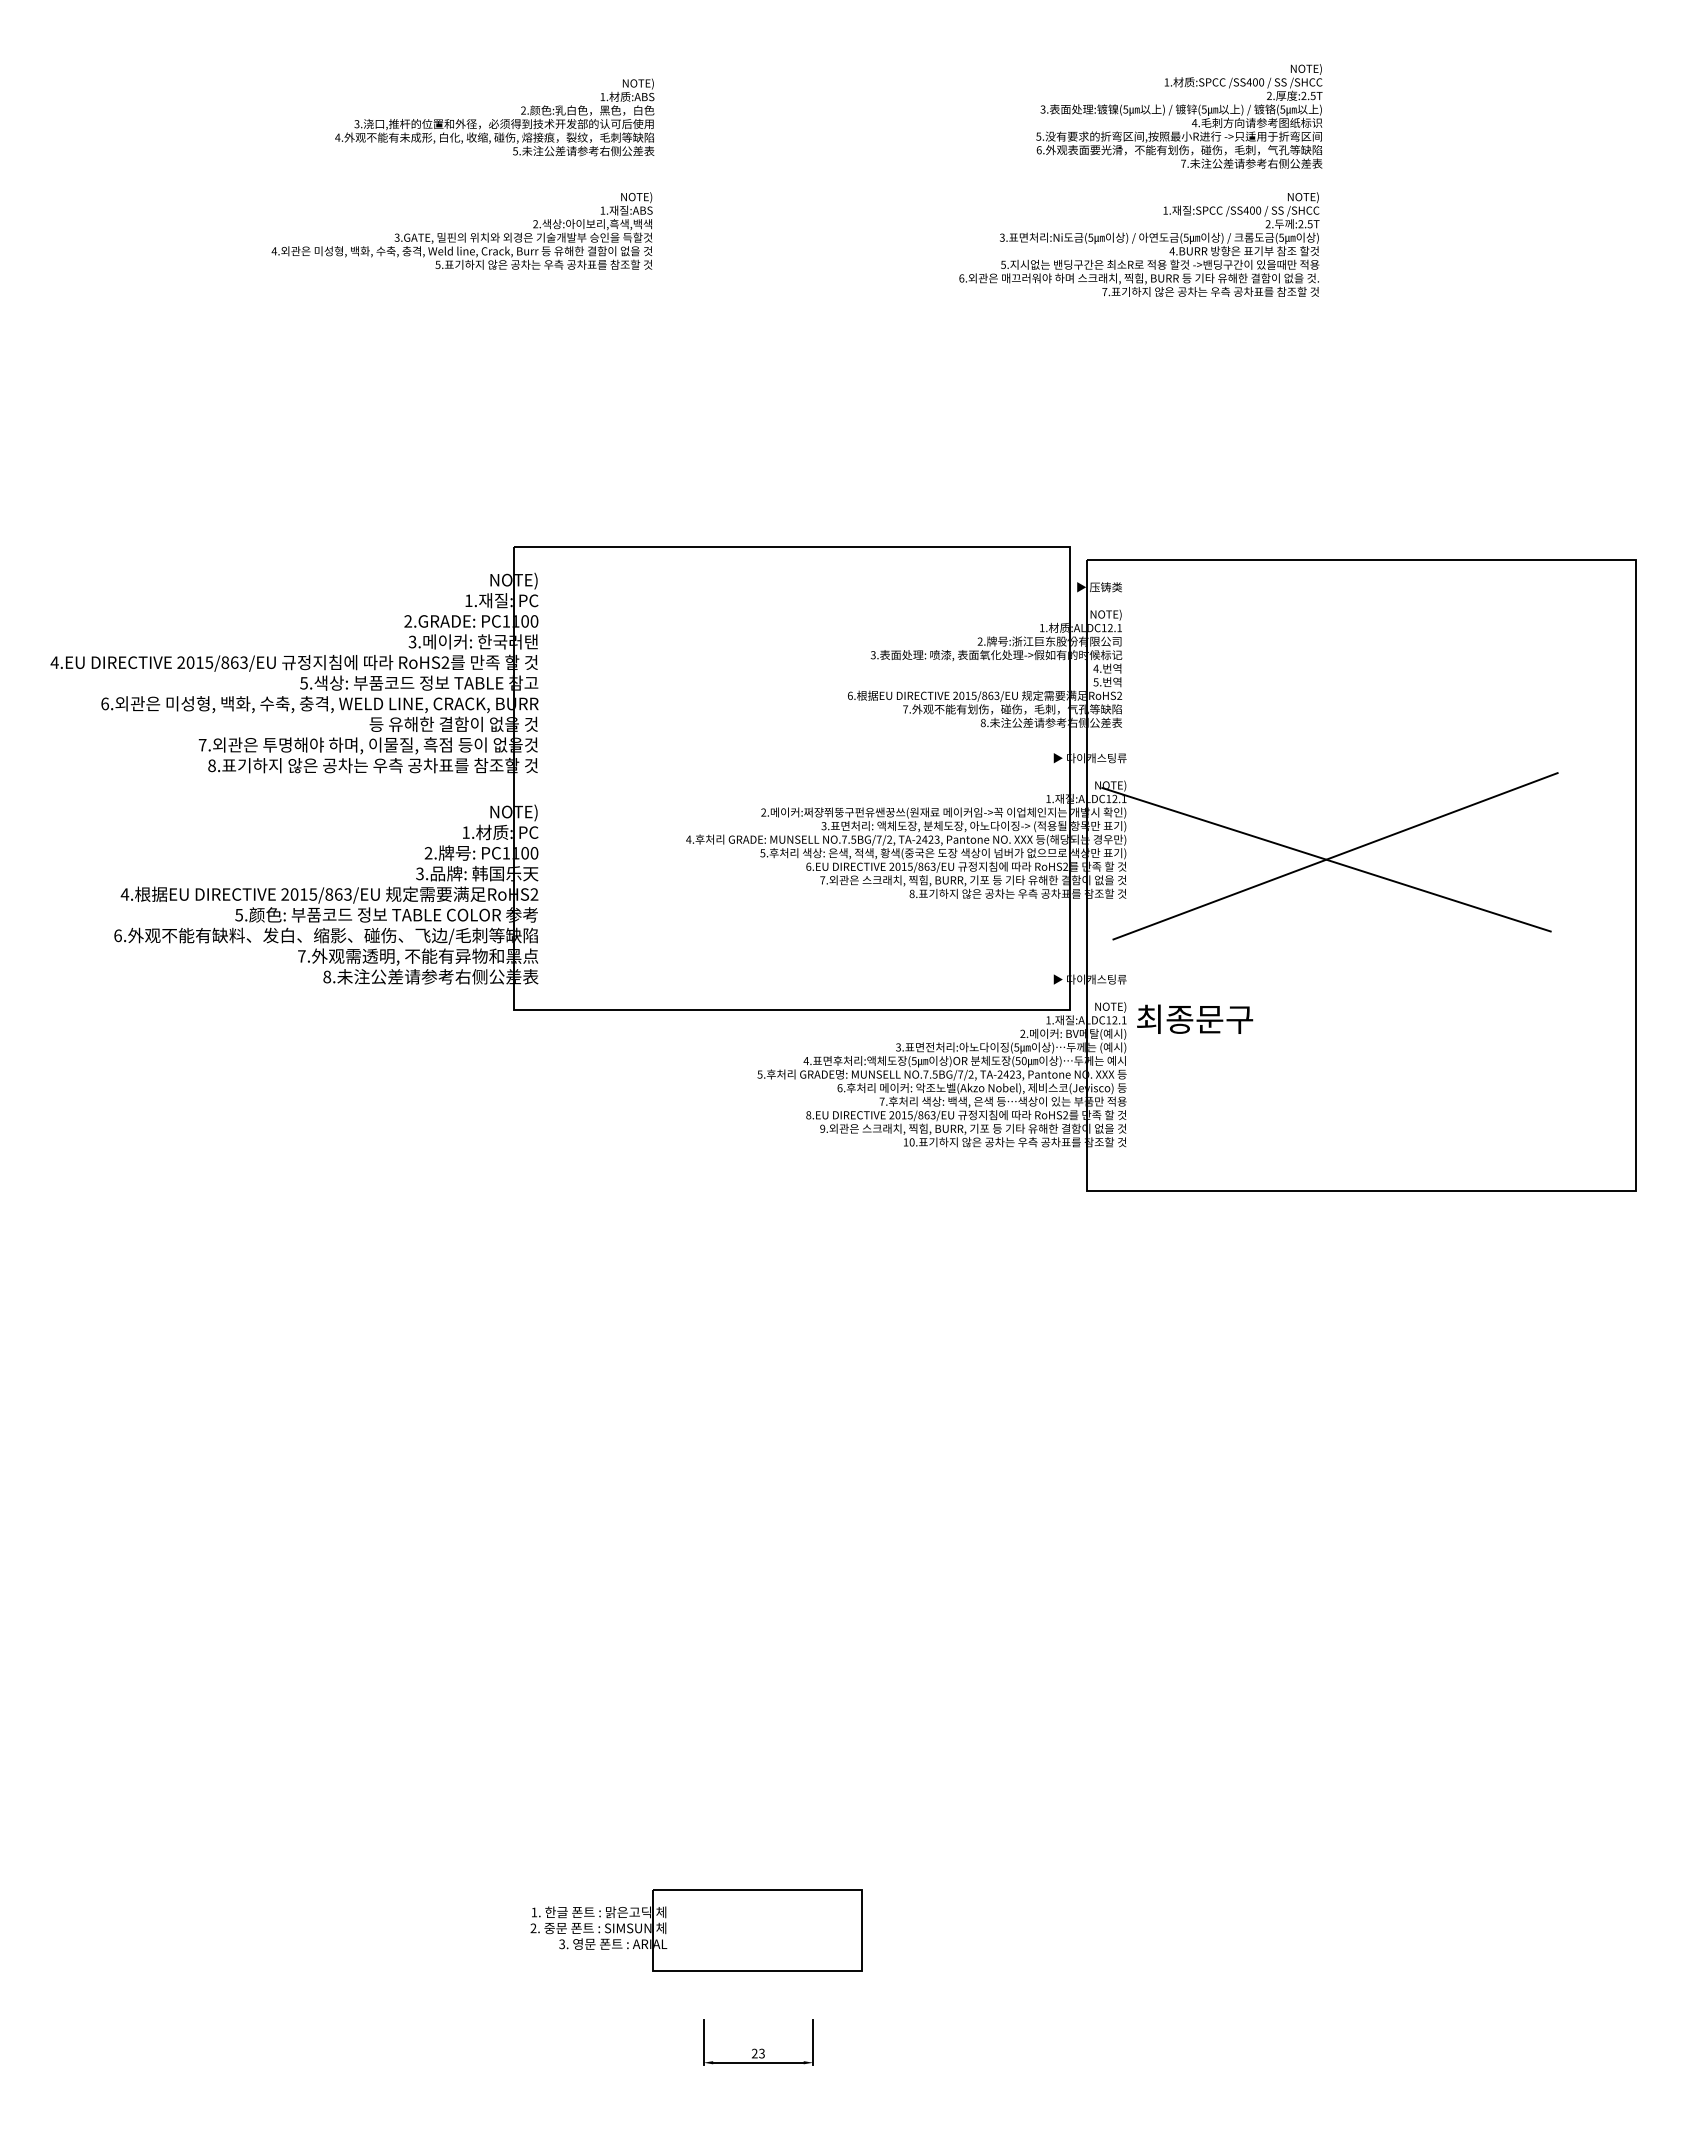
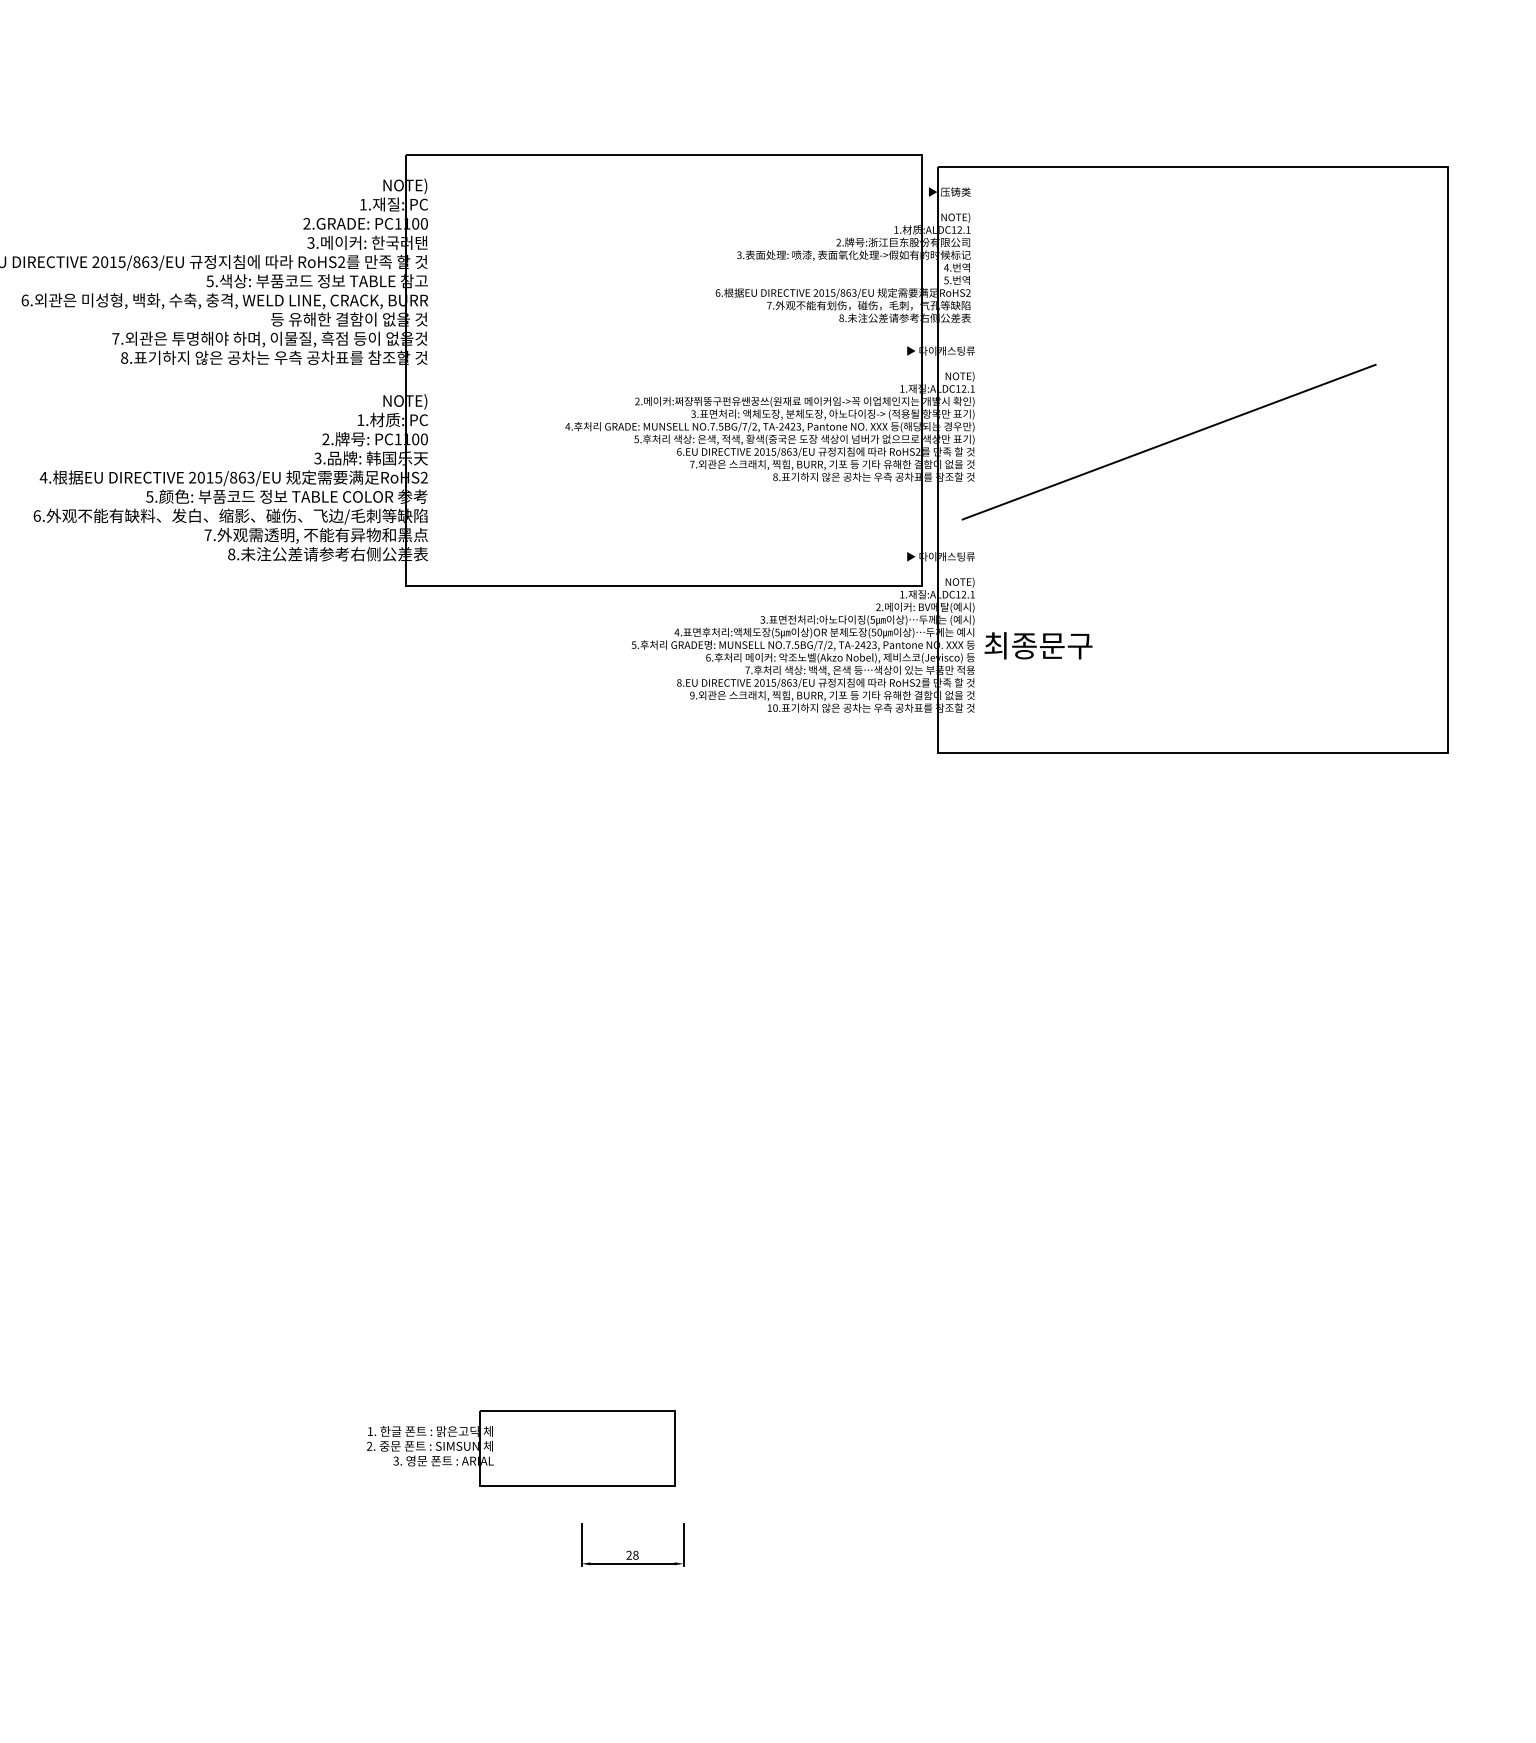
line: (1326, 859) -> (1160, 445), removed
text: (1195, 1018) -> (1038, 645), moved
part: (696, 1930) -> (521, 1448), moved
text: (761, 2053) -> (635, 1555), 23 -> 28

